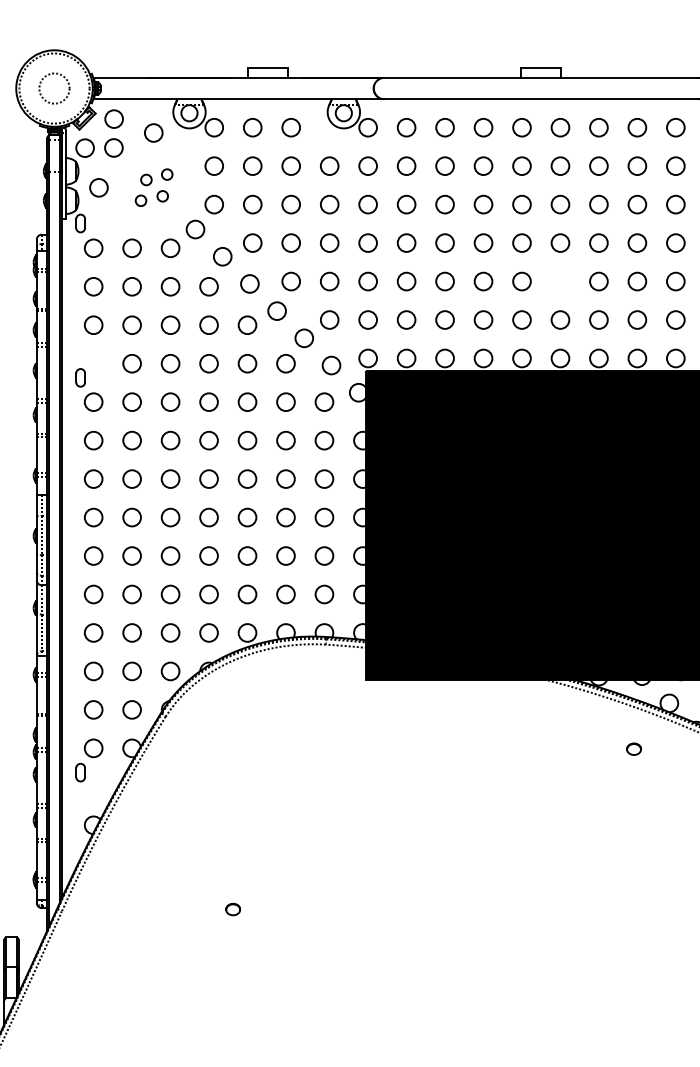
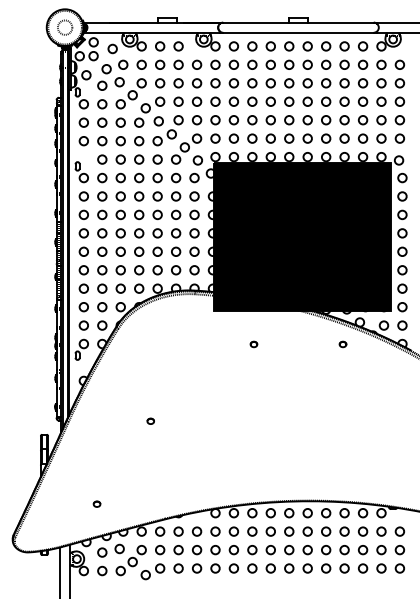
part: (153, 186) -> (112, 74), size x1.67
circle: (560, 282) -> (307, 120), added
part: (447, 749) -> (253, 344), added

